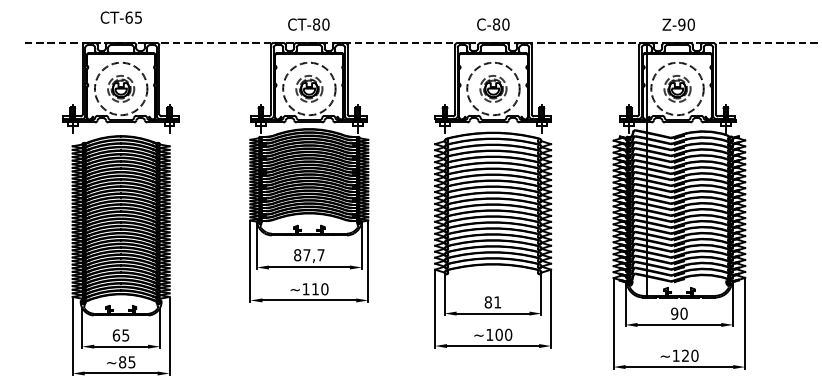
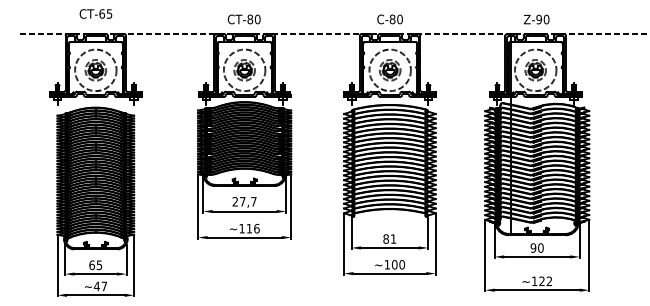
text: (297, 254) -> (235, 201), 87,7 -> 27,7
text: (324, 288) -> (256, 228), ~110 -> ~116
text: (694, 356) -> (549, 281), ~120 -> ~122
text: (125, 362) -> (99, 286), ~85 -> ~47

